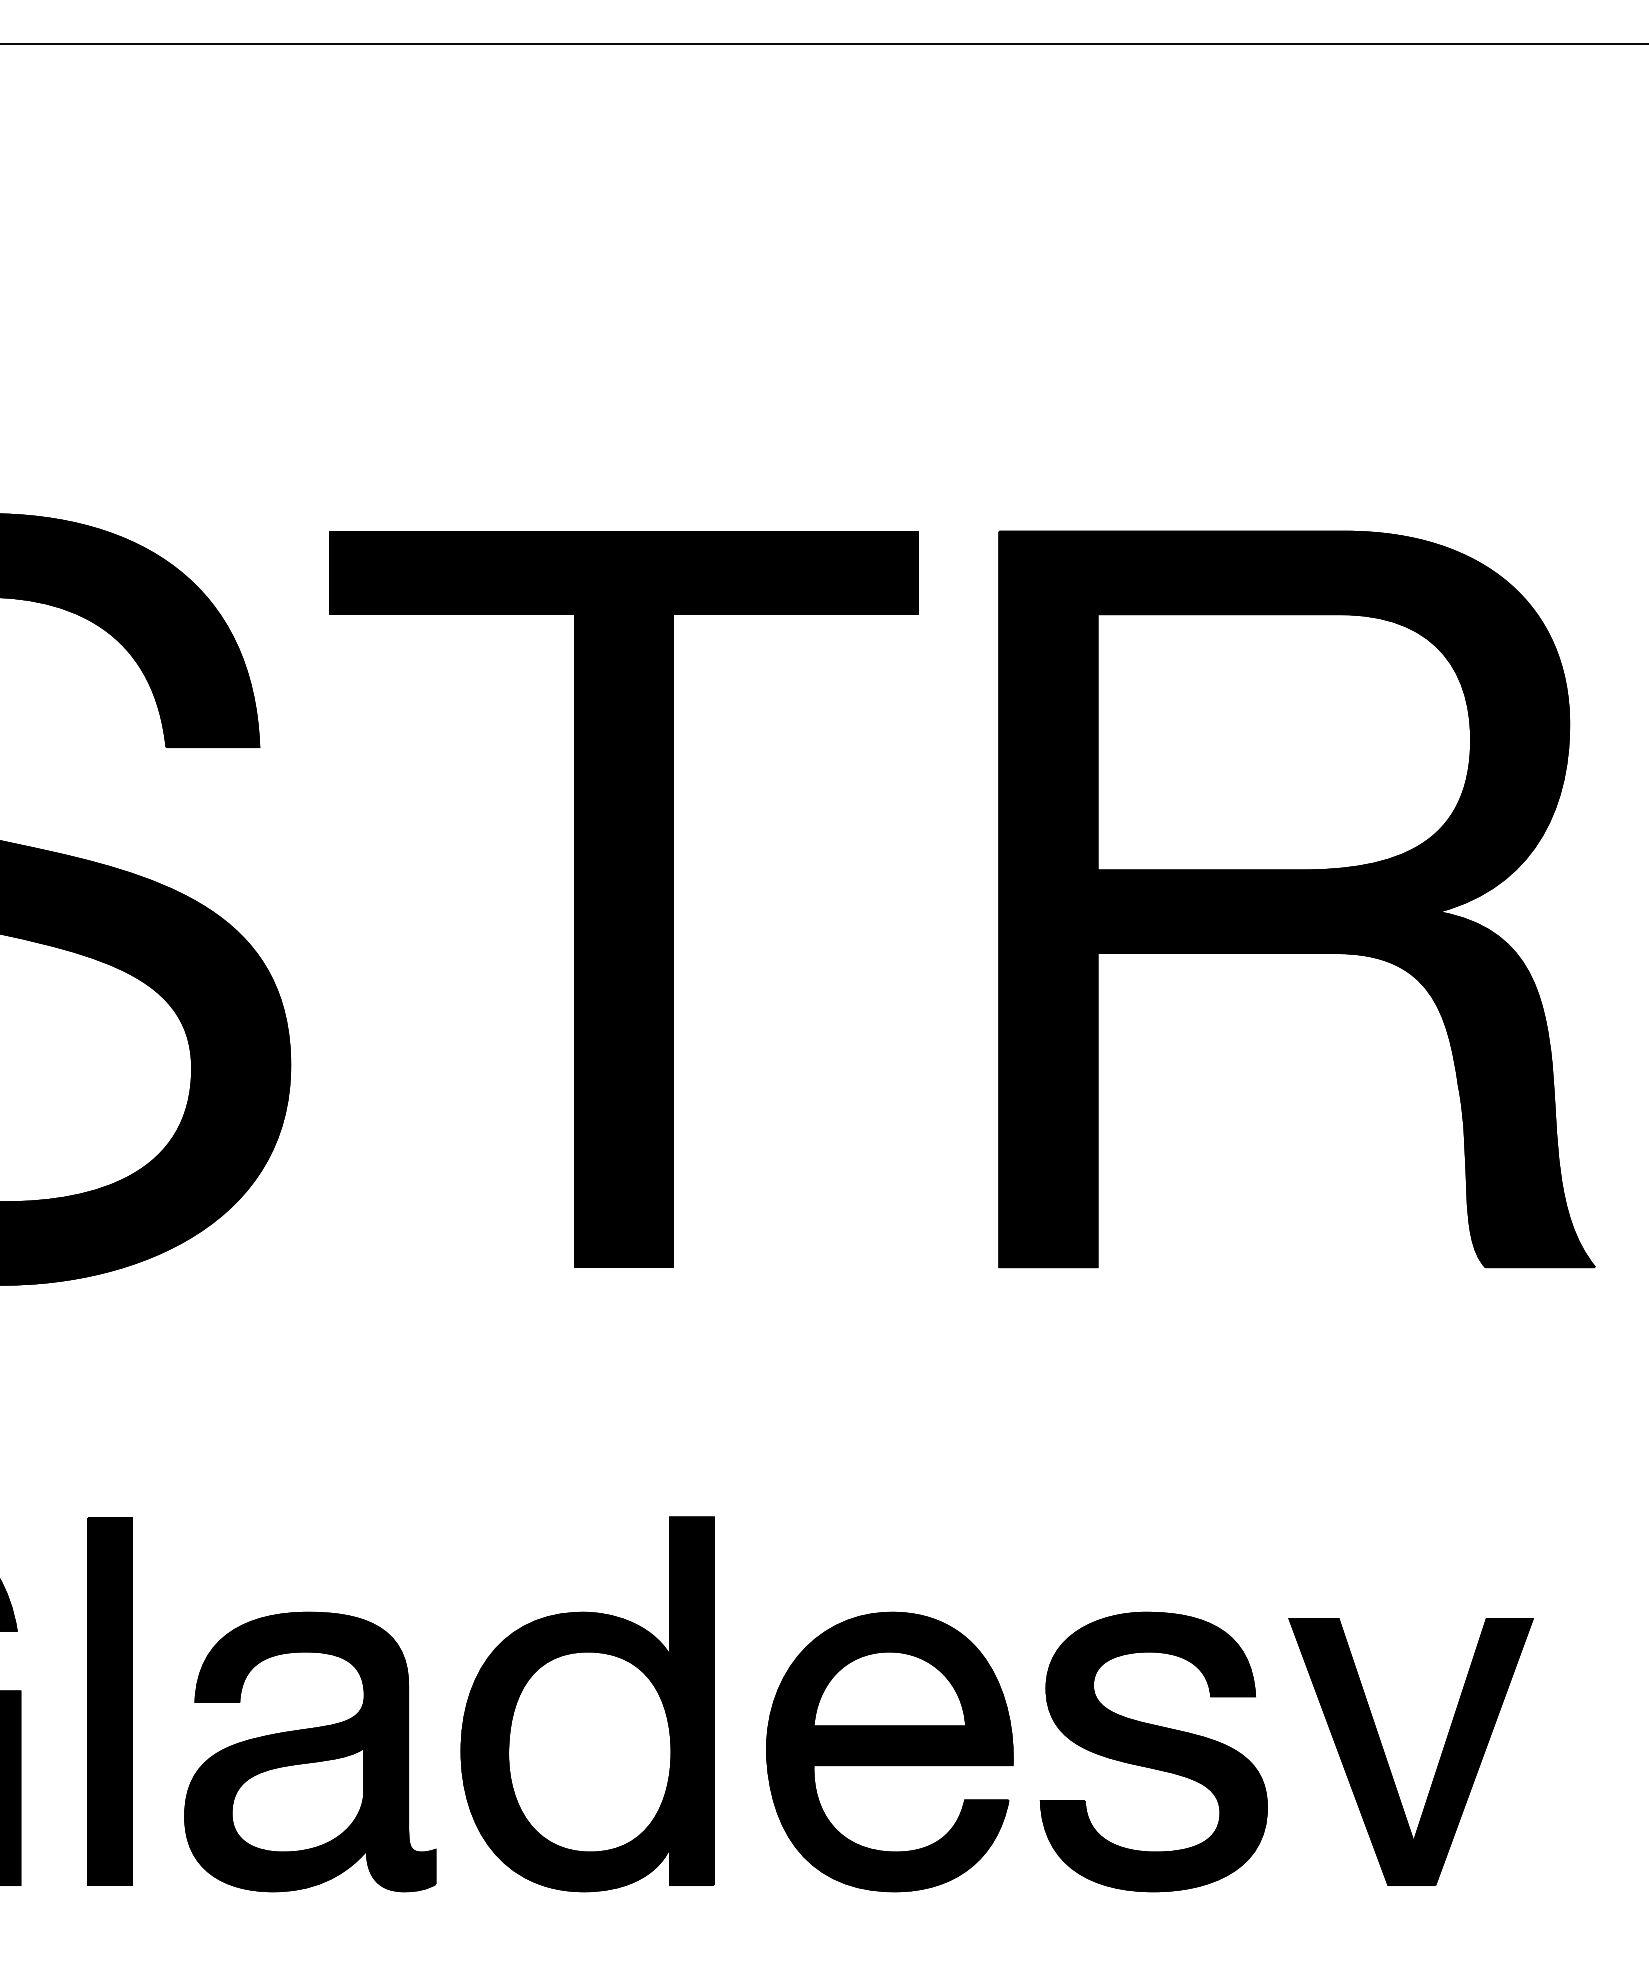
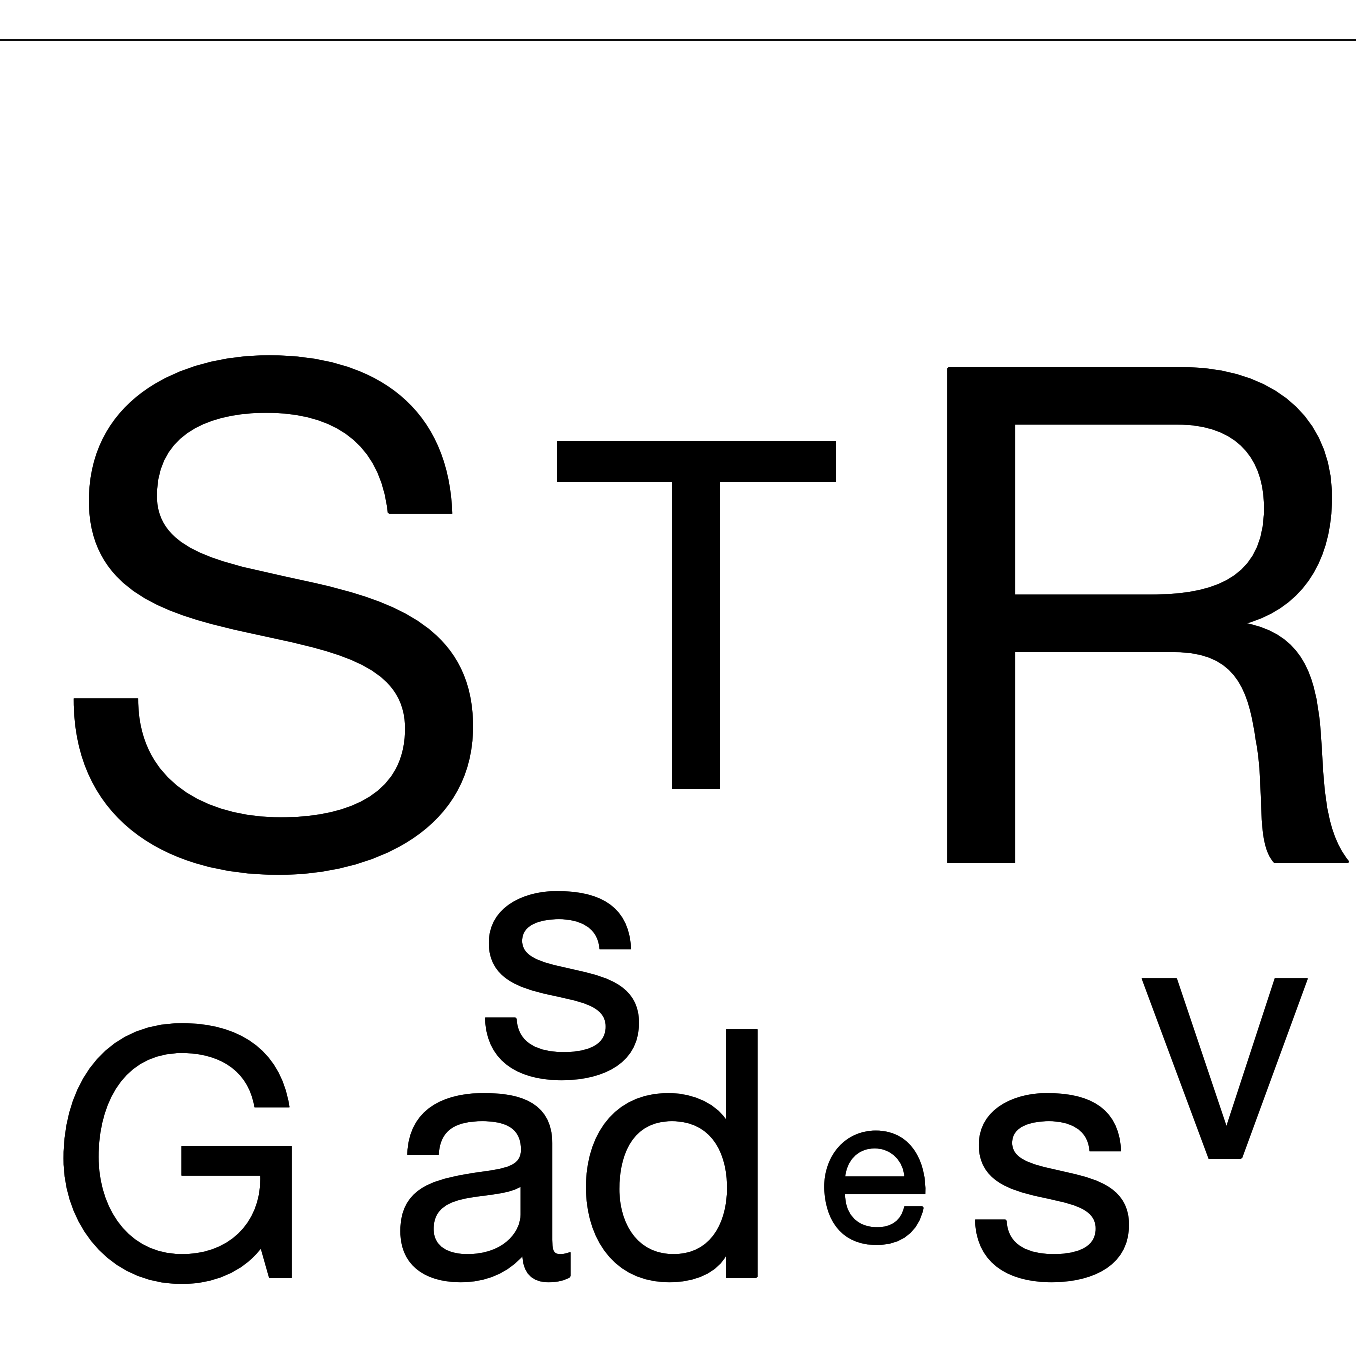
part: (624, 898) -> (696, 614), size x0.7
part: (423, 1451) -> (561, 985), added
part: (109, 1701) -> (350, 1153), removed
part: (889, 1751) -> (874, 1187), size x0.6
part: (1388, 1760) -> (1209, 1074), moved

